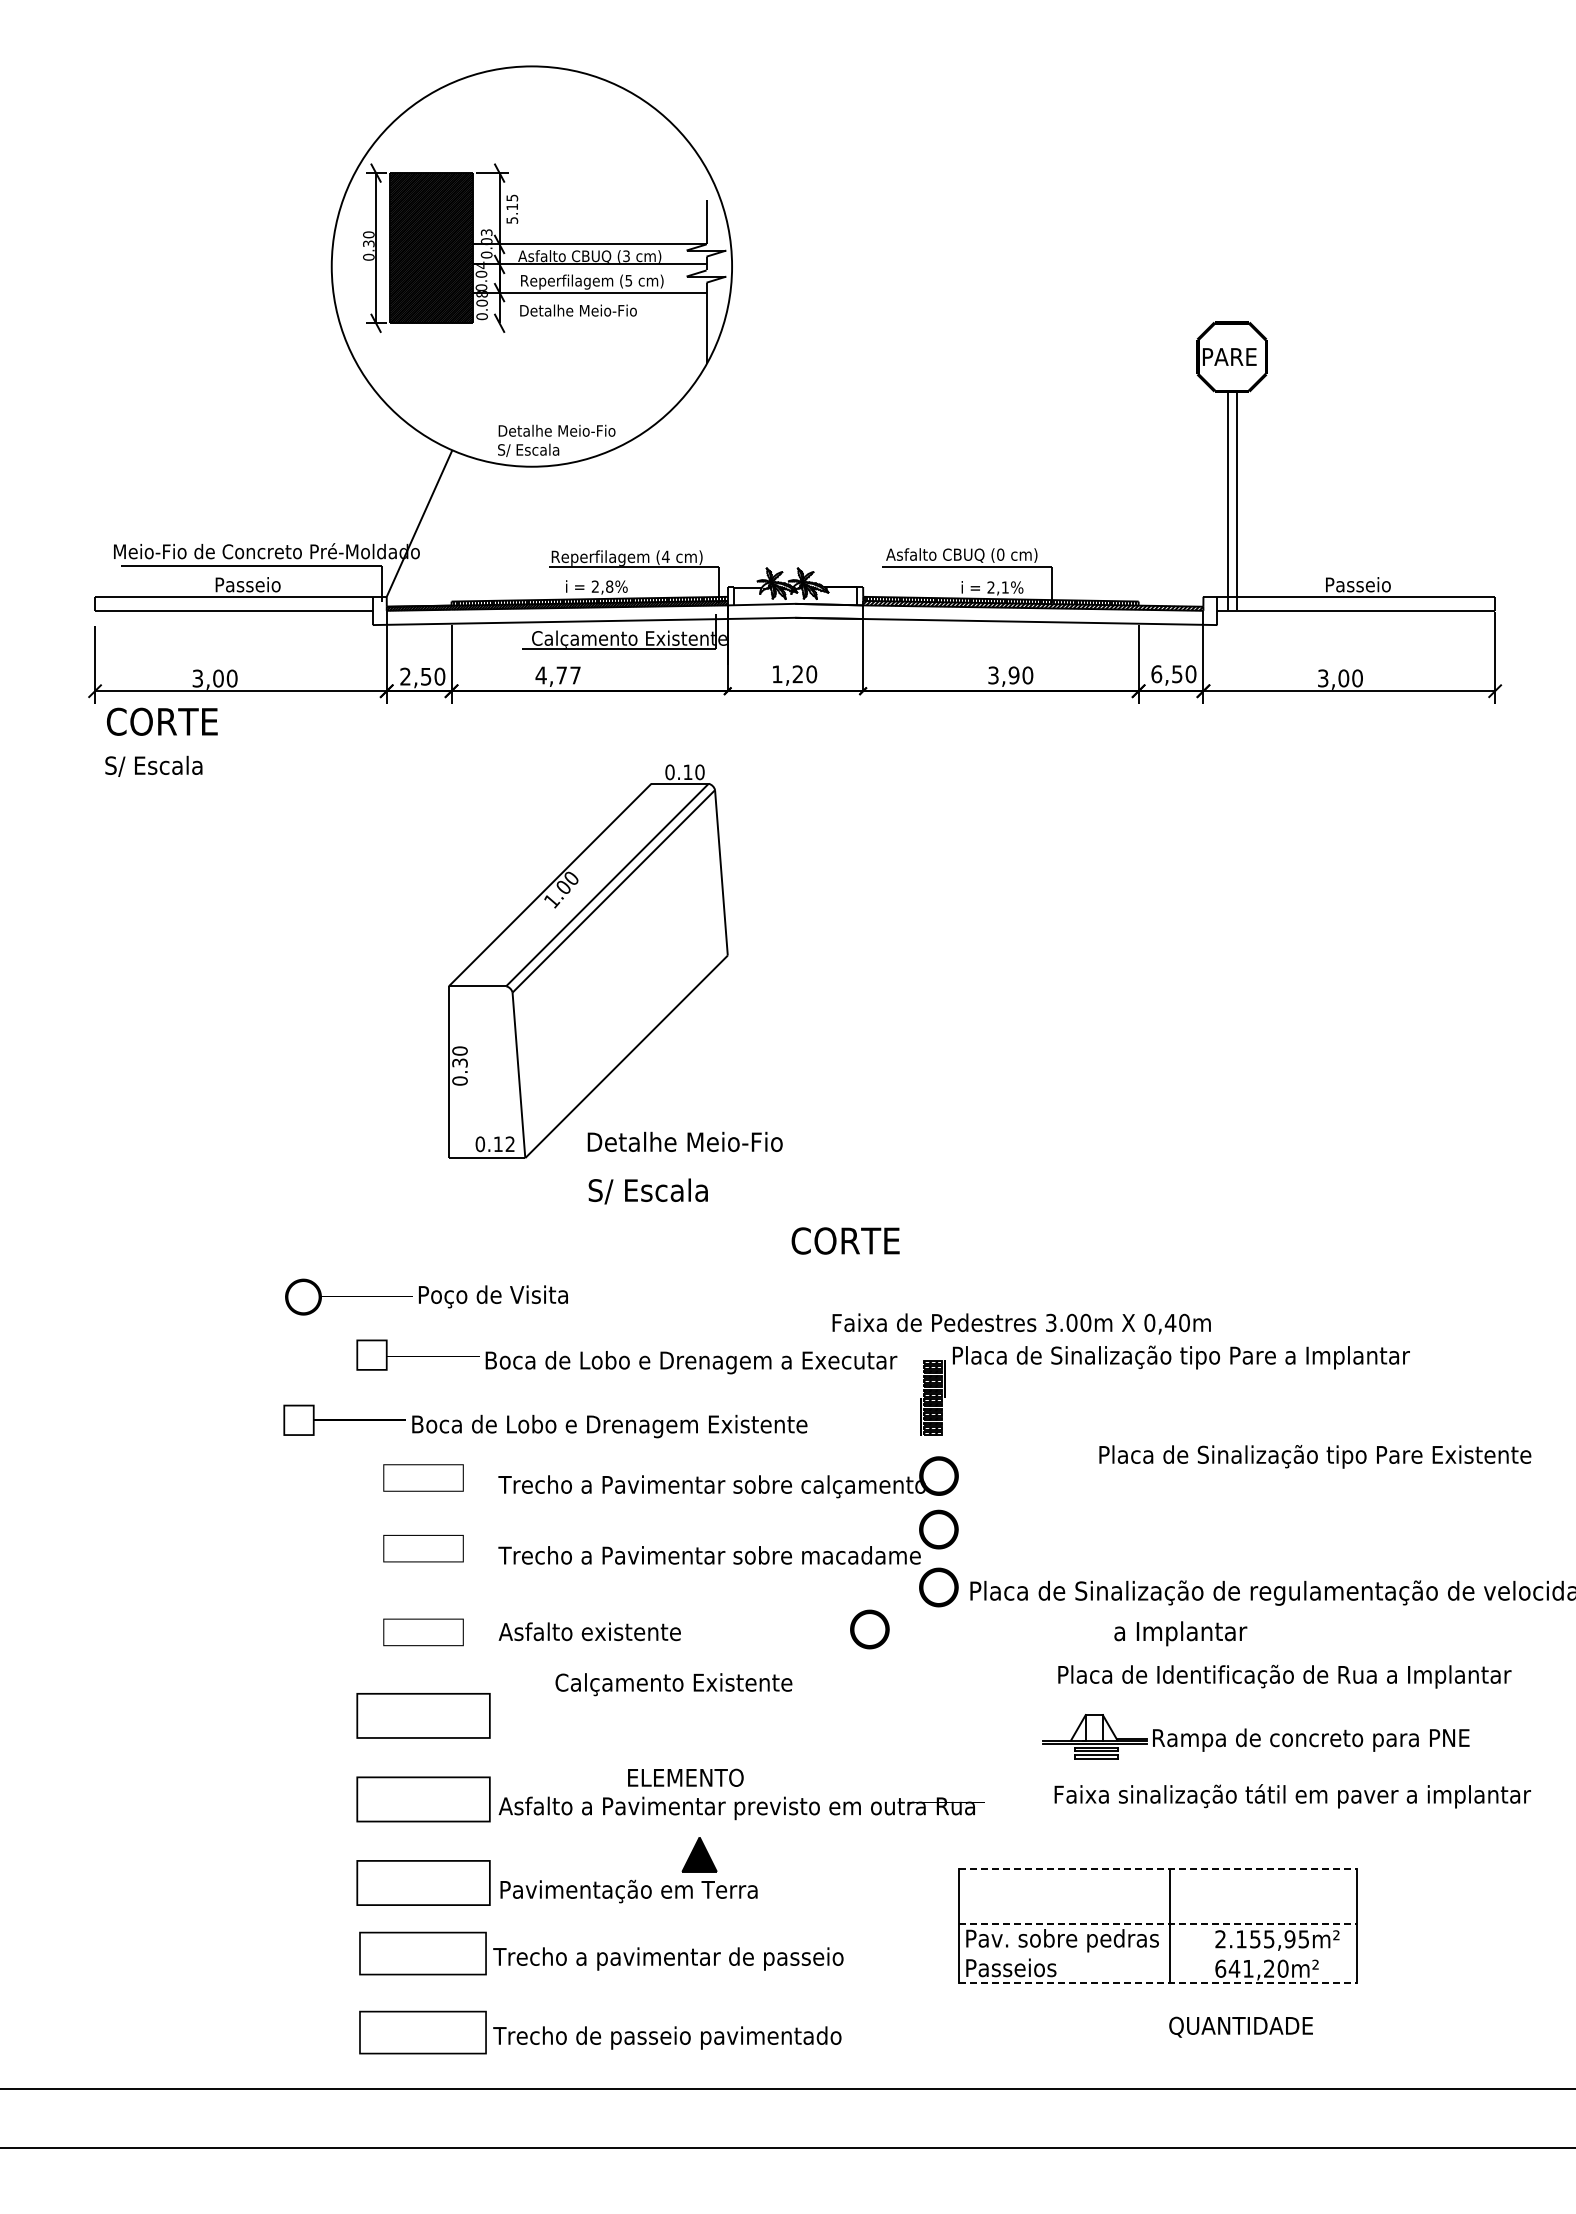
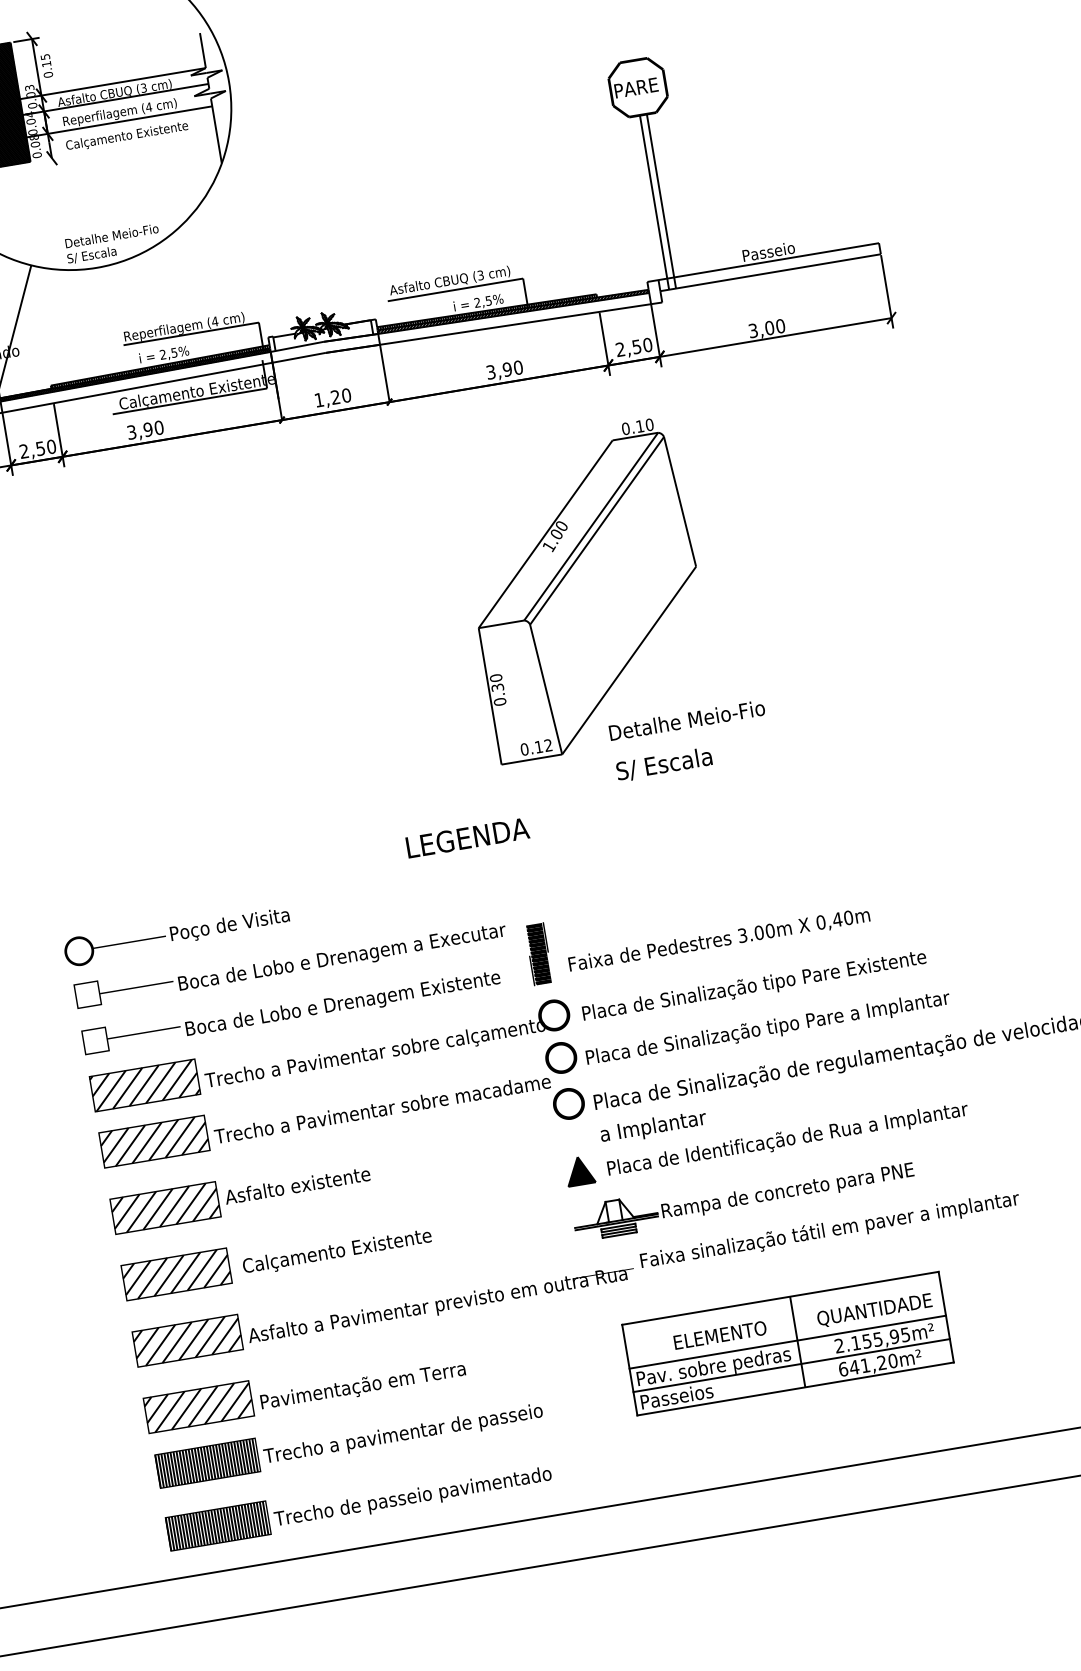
text: (512, 220) -> (48, 74), 5.15 -> 0.15
text: (628, 280) -> (148, 107), (5 -> (4
text: (595, 311) -> (126, 136), Detalhe Meio-Fio -> Calçamento Existente
text: (1000, 554) -> (480, 275), (0 -> (3
text: (609, 586) -> (174, 352), 2,8% -> 2,5%
text: (1004, 587) -> (488, 300), 2,1% -> 2,5%
text: (1156, 674) -> (620, 349), 6,50 -> 2,50
text: (557, 675) -> (144, 430), 4,77 -> 3,90
part: (615, 984) -> (610, 604), moved
text: (868, 1240) -> (466, 837), CORTE -> LEGENDA
text: (426, 1296) -> (176, 934), moved
text: (1021, 1323) -> (719, 939), moved
text: (1181, 1357) -> (768, 1028), moved
text: (545, 1421) -> (291, 1009), moved
text: (1315, 1456) -> (754, 986), moved
part: (423, 1477) -> (144, 1085), size x1.67
part: (423, 1548) -> (154, 1141), size x1.67
part: (869, 1629) -> (519, 1146), removed
part: (423, 1632) -> (165, 1208), size x1.67
text: (1180, 1633) -> (653, 1127), moved
text: (1284, 1676) -> (787, 1139), moved
text: (673, 1684) -> (337, 1252), moved
hatch: (423, 1715) -> (176, 1274), added
part: (1255, 1736) -> (743, 1196), moved
text: (685, 1777) -> (719, 1335), moved
text: (1292, 1796) -> (829, 1230), moved
hatch: (423, 1799) -> (187, 1340), added
part: (699, 1854) -> (579, 1170), moved
line: (1158, 1868) -> (780, 1297), dashed -> solid
hatch: (423, 1882) -> (198, 1406), added
line: (1158, 1924) -> (788, 1342), dashed -> solid
hatch: (421, 1953) -> (206, 1463), added
line: (1157, 1953) -> (791, 1365), added
line: (1158, 1983) -> (795, 1389), dashed -> solid
text: (1240, 2026) -> (874, 1310), moved
hatch: (421, 2032) -> (217, 1526), added

